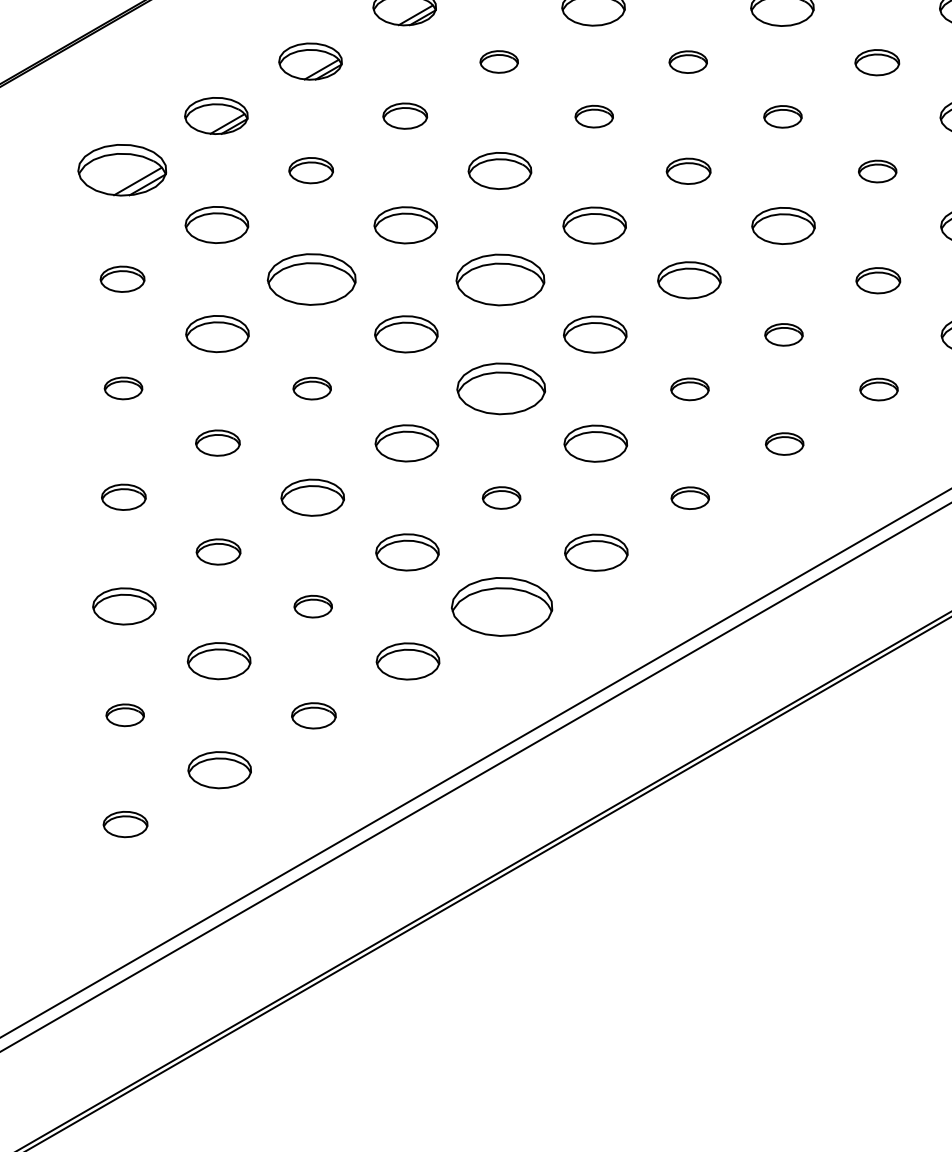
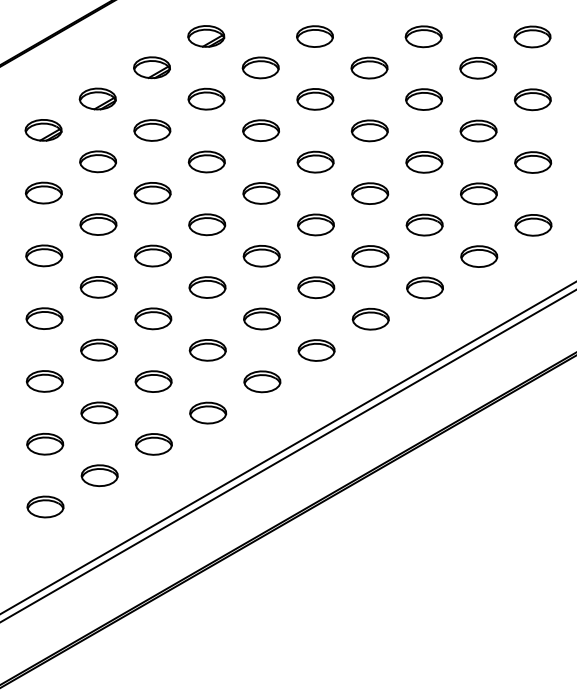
part: (498, 61) -> (260, 67), size x1.67
part: (688, 61) -> (369, 67), size x1.67
part: (877, 62) -> (478, 68), size x1.43
part: (405, 115) -> (206, 98), size x1.43
part: (594, 116) -> (315, 99), size x1.67
part: (782, 116) -> (423, 99), size x1.67
part: (122, 170) -> (43, 130), size x0.71
part: (311, 170) -> (152, 130), size x1.43
part: (688, 170) -> (369, 130), size x1.43
part: (877, 170) -> (478, 130), size x1.67
part: (122, 278) -> (43, 192), size x1.43
part: (311, 280) -> (152, 193), size x0.71
part: (500, 280) -> (261, 193), size x0.71
part: (877, 280) -> (478, 193), size x1.43
part: (783, 333) -> (424, 224), size x1.67
part: (123, 387) -> (44, 255), size x1.67
part: (311, 387) -> (152, 255), size x1.67
part: (500, 389) -> (261, 256), size x0.71
part: (689, 389) -> (370, 256), size x1.67
part: (879, 389) -> (479, 256), size x1.67
part: (217, 443) -> (98, 287), size x1.43
part: (783, 443) -> (424, 287), size x1.67
part: (123, 497) -> (44, 318), size x1.43
part: (500, 497) -> (261, 318), size x1.67
part: (689, 497) -> (370, 318), size x1.67
part: (217, 550) -> (98, 349), size x1.43
part: (313, 606) -> (153, 381), size x1.67
part: (502, 606) -> (262, 381), size x0.62
part: (125, 714) -> (45, 443), size x1.67
part: (313, 715) -> (153, 444), size x1.43
part: (125, 823) -> (45, 506), size x1.43

